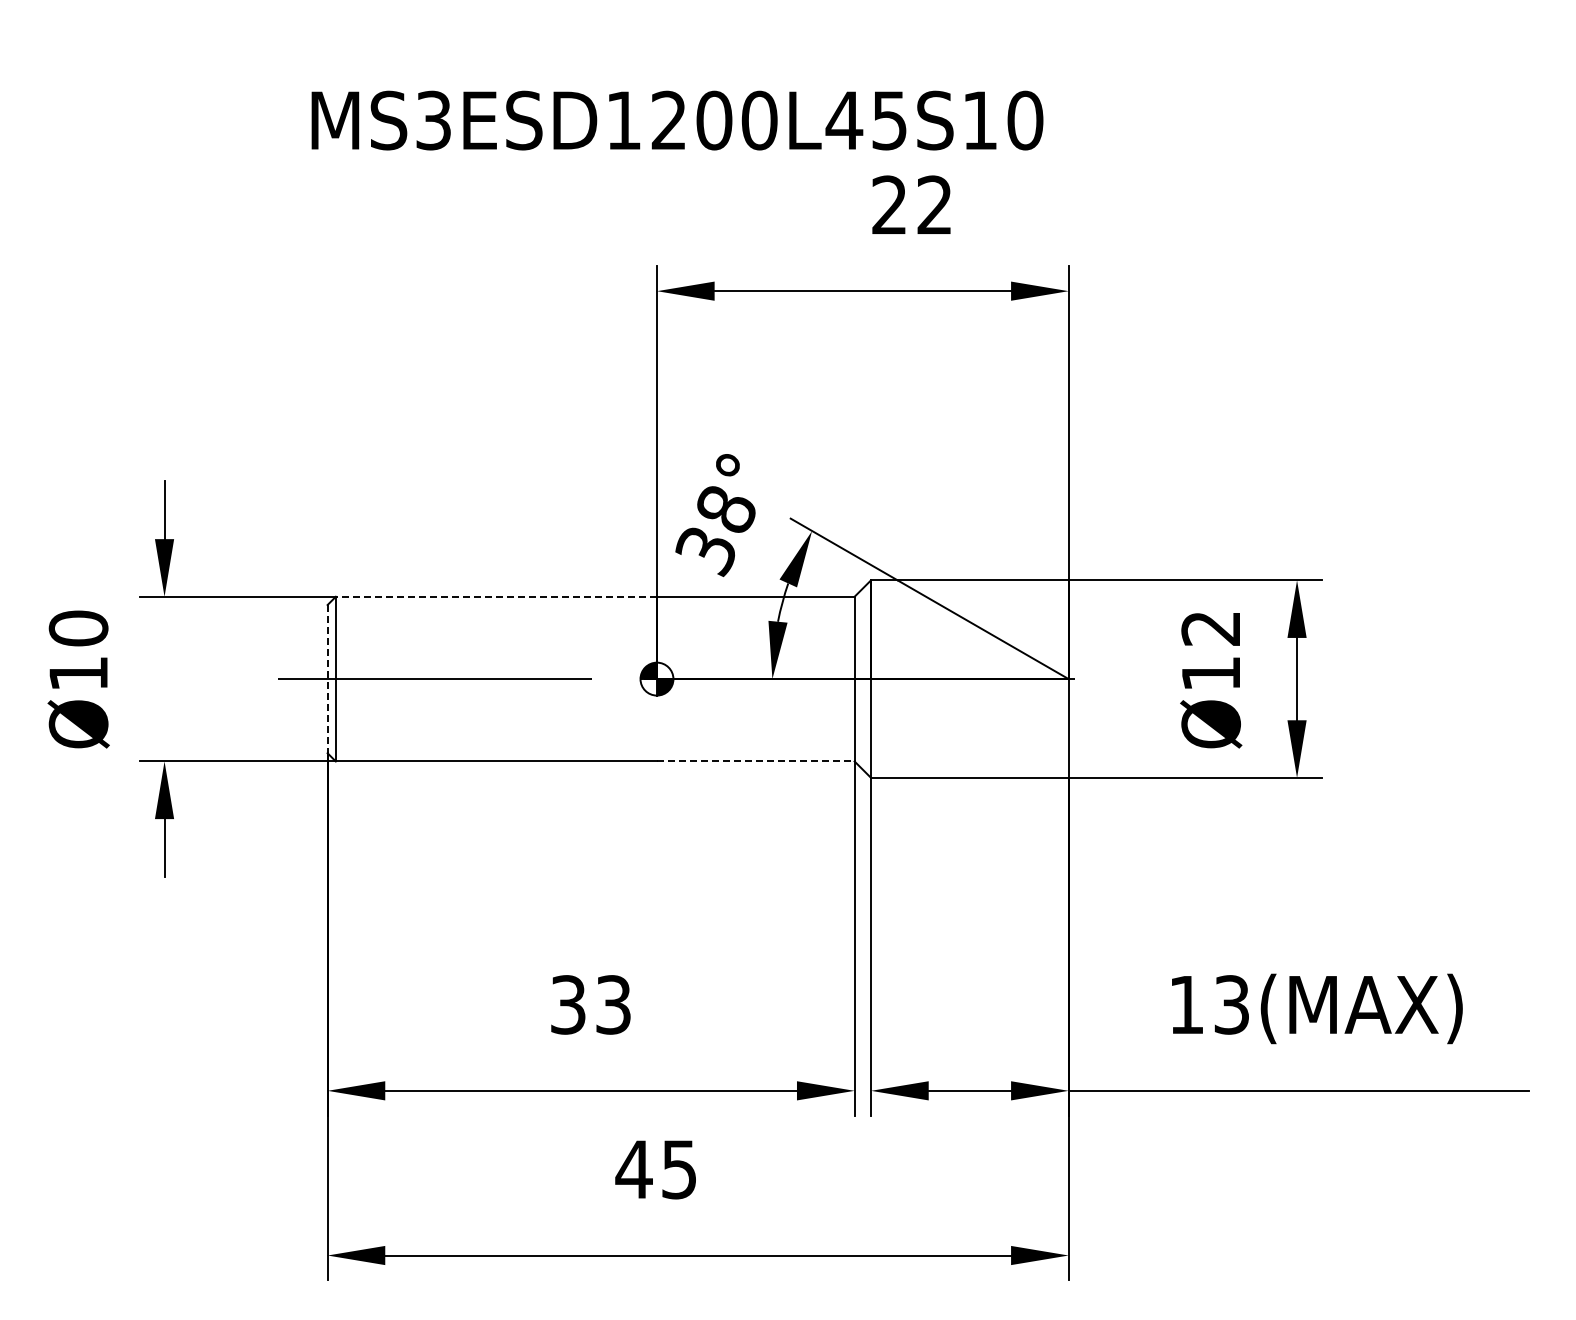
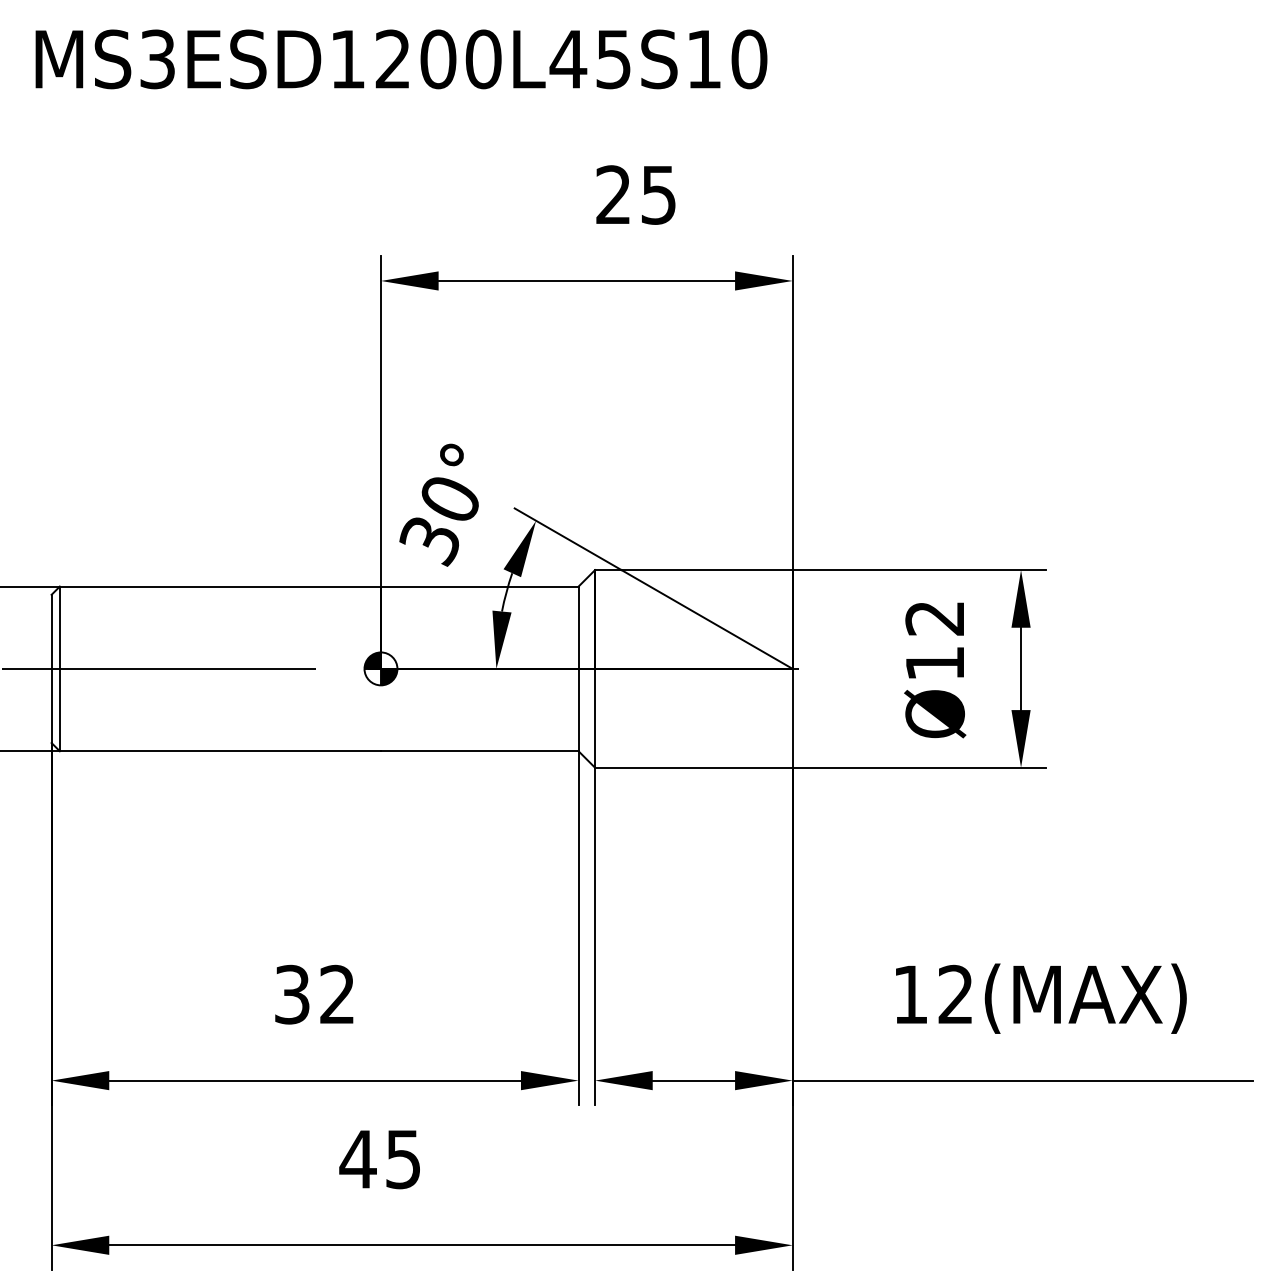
text: (677, 120) -> (401, 59), moved
text: (934, 205) -> (658, 195), 22 -> 25
text: (726, 509) -> (450, 499), 38° -> 30°
line: (496, 596) -> (220, 586), dashed -> solid
line: (327, 679) -> (51, 669), dashed -> solid
line: (755, 761) -> (479, 751), dashed -> solid
text: (613, 1004) -> (337, 994), 33 -> 32
text: (1231, 1004) -> (955, 994), 13(MAX) -> 12(MAX)

